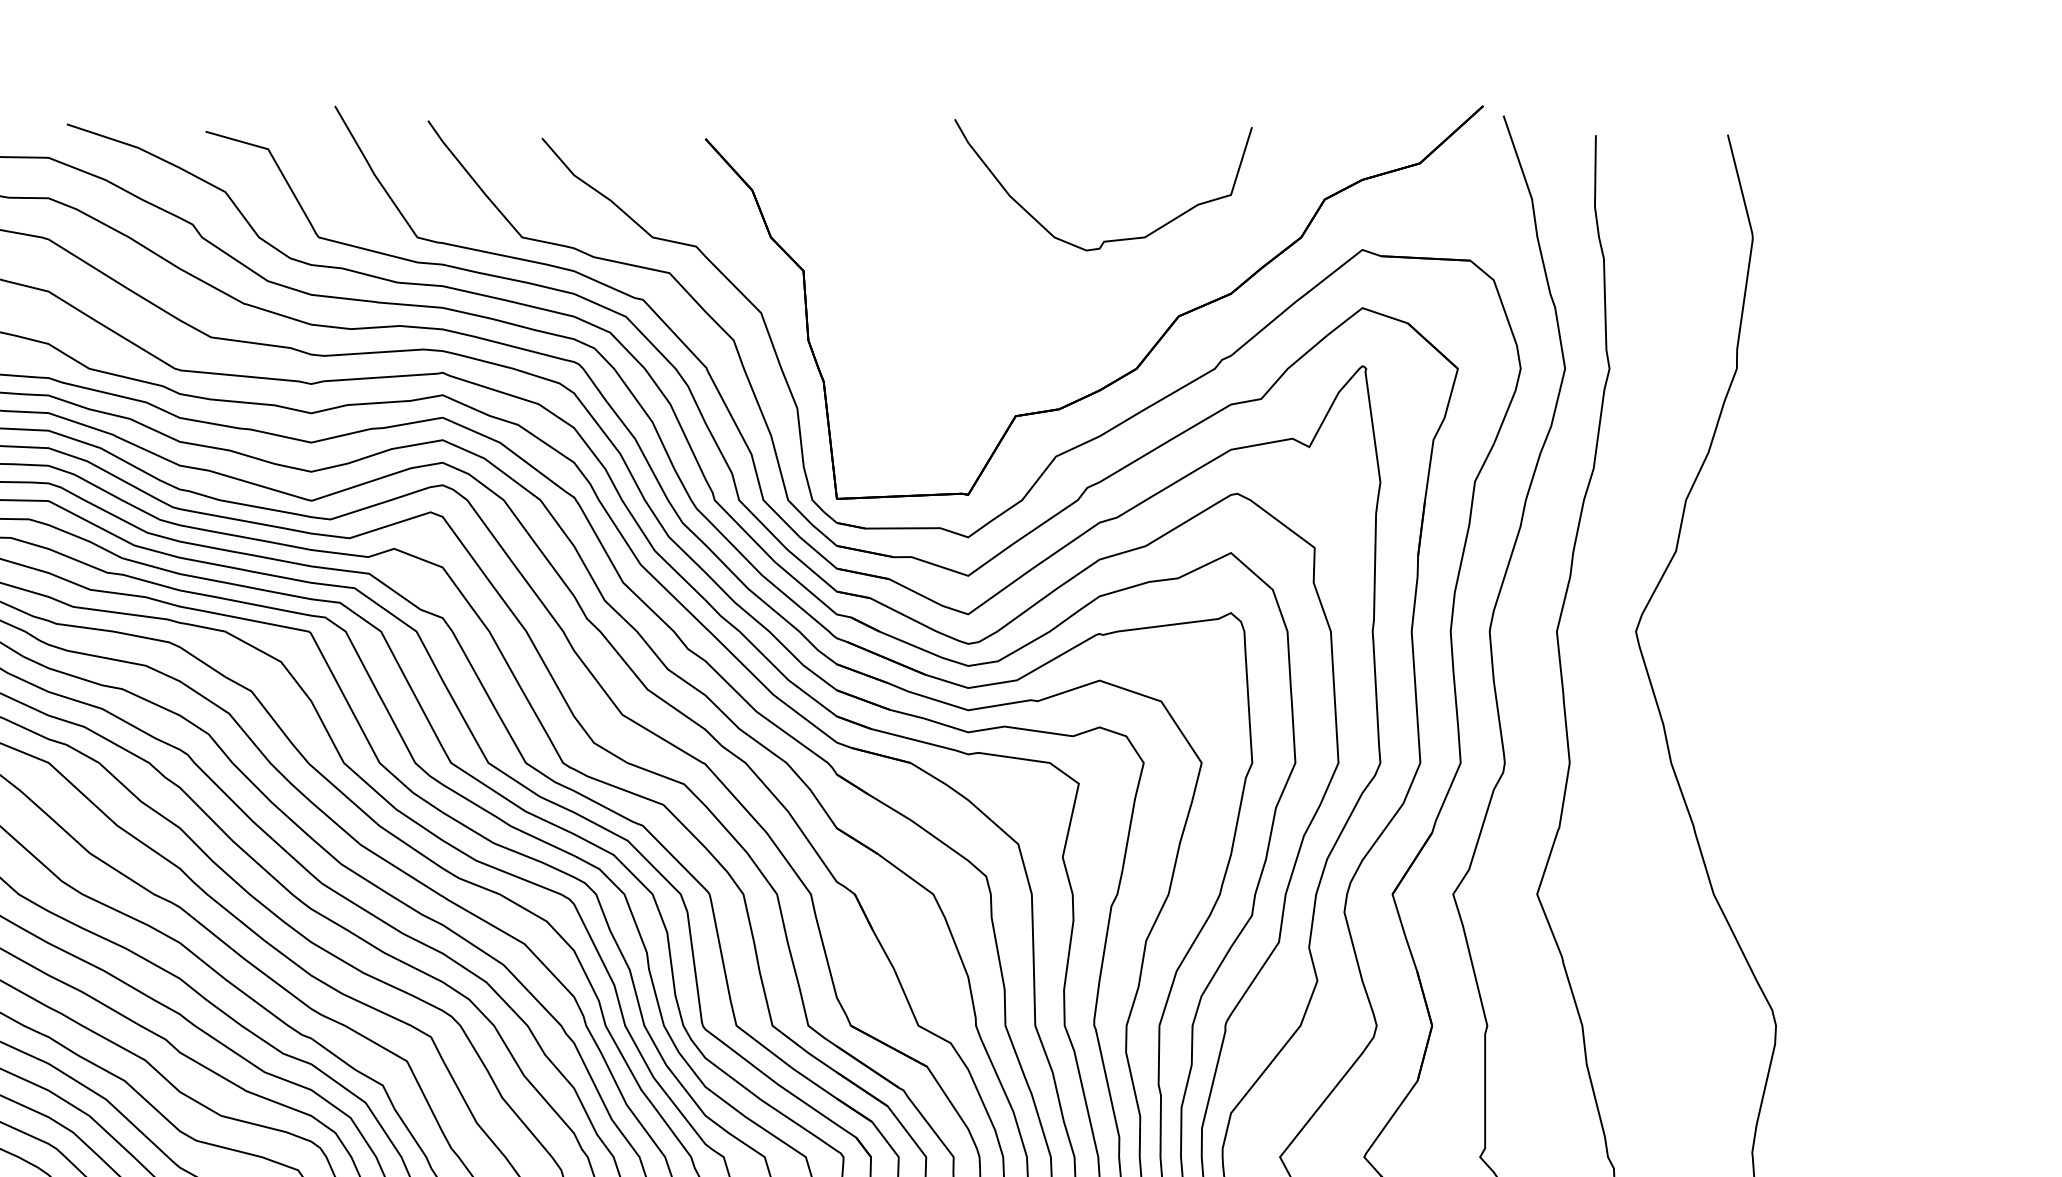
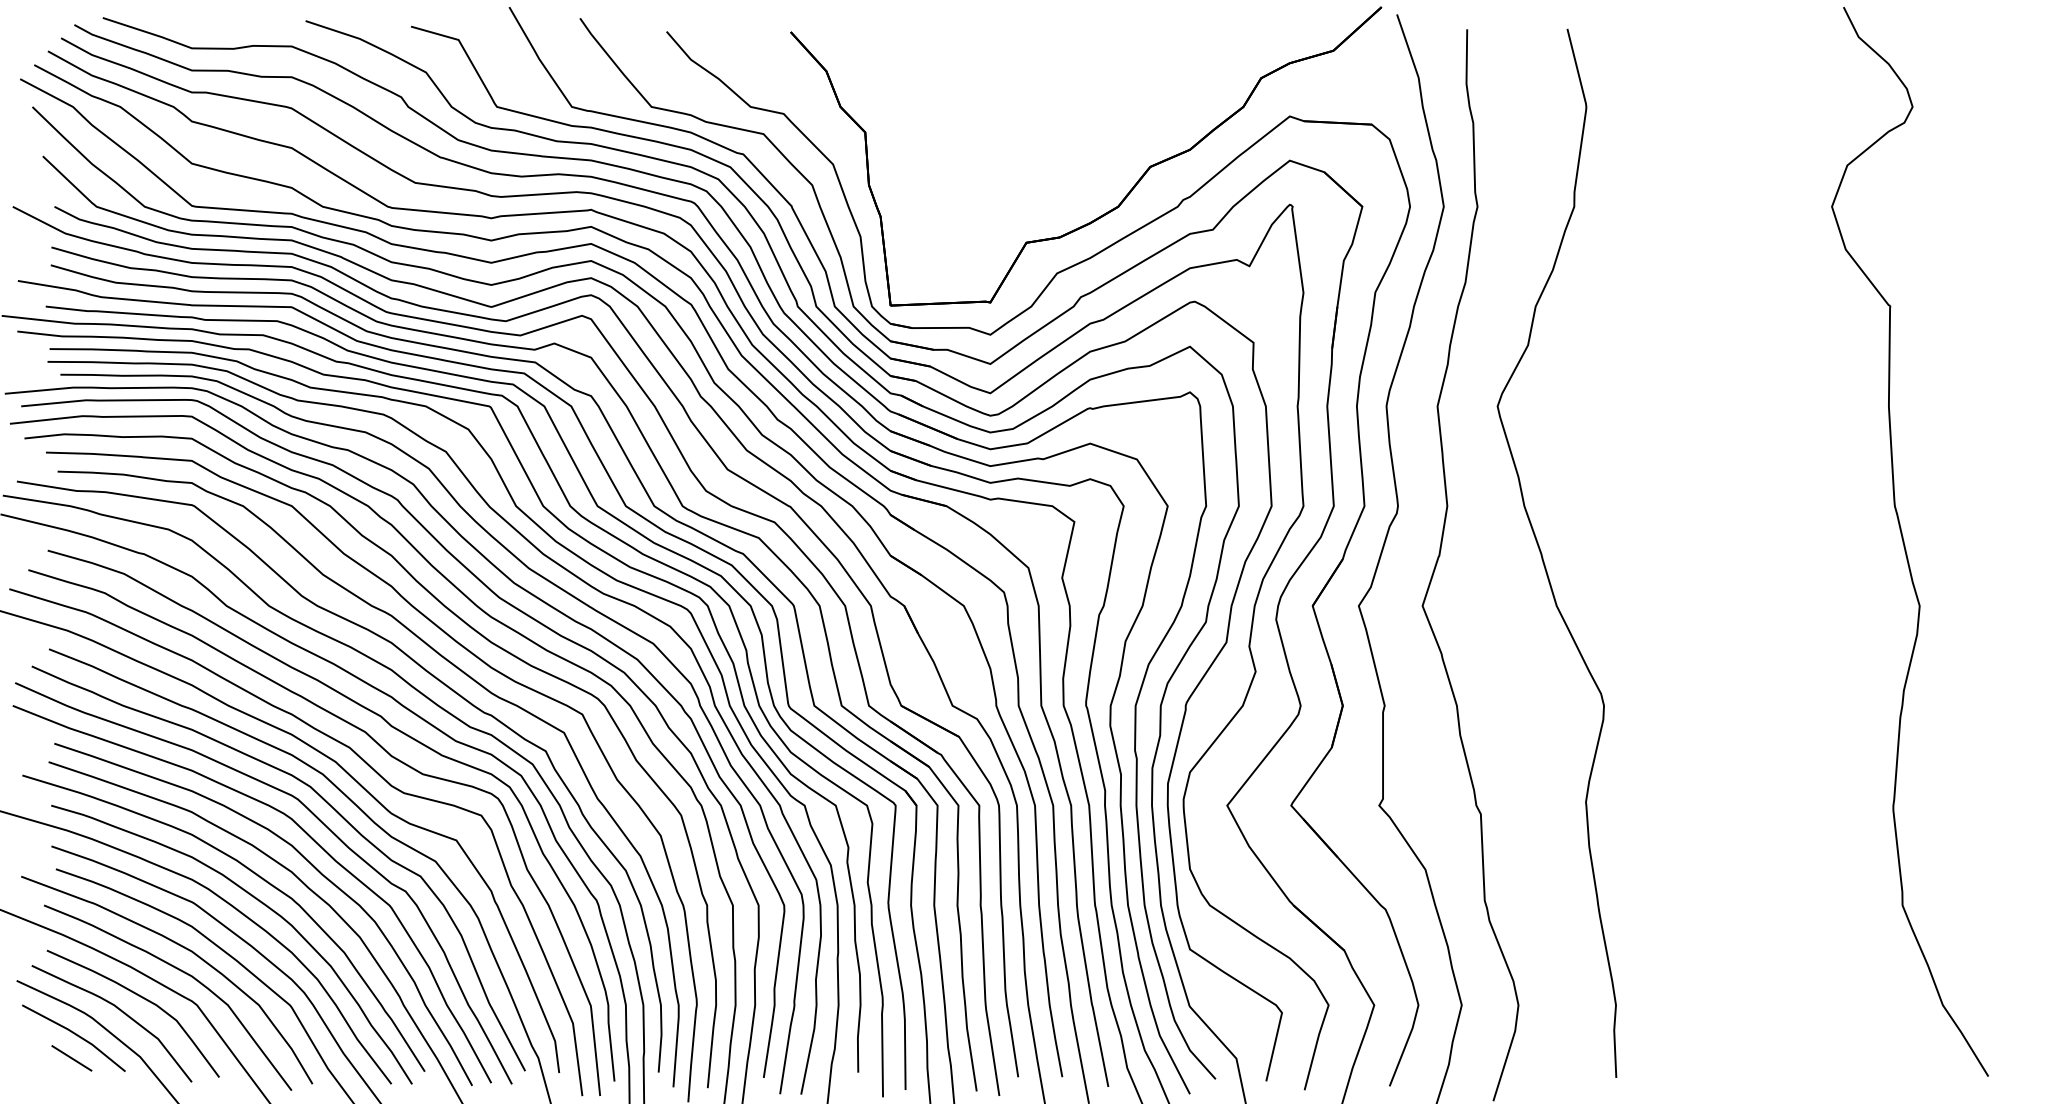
curve: (1109, 239) -> (1097, 108), removed

